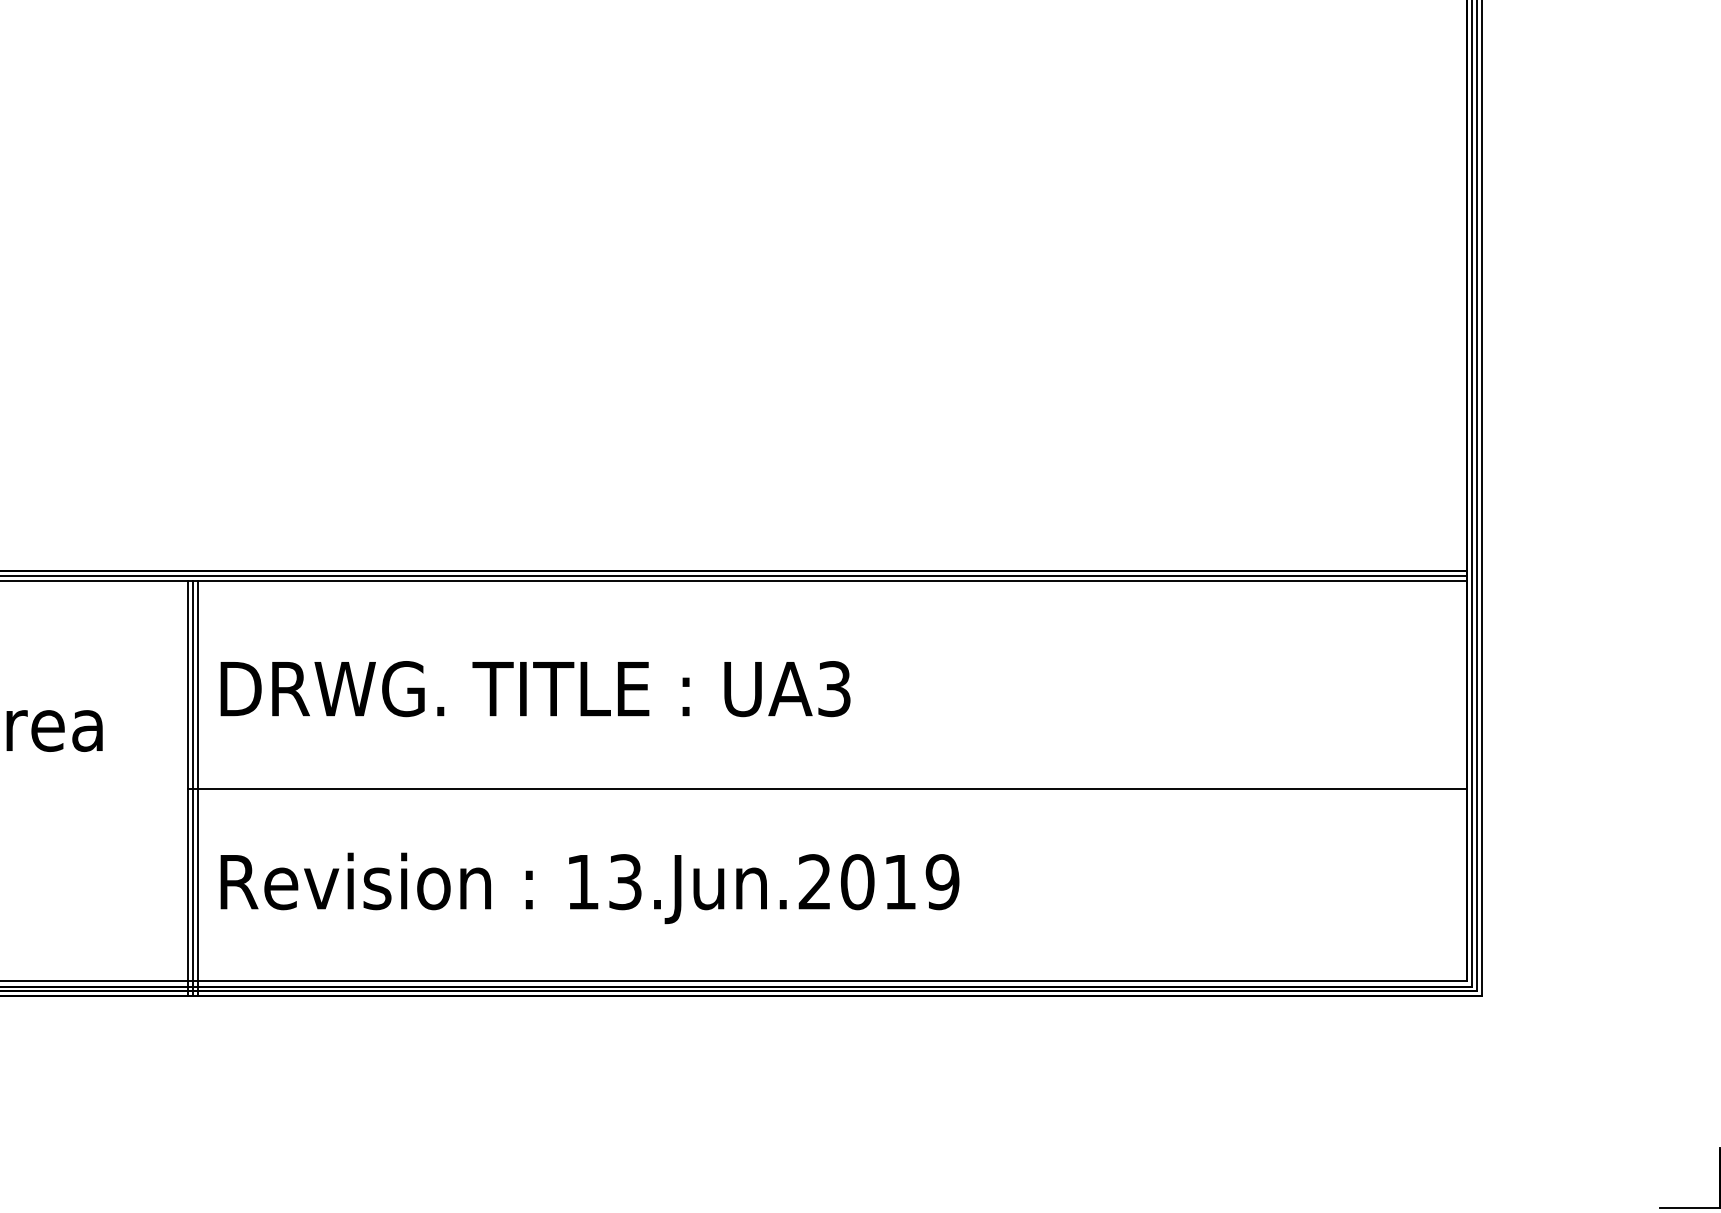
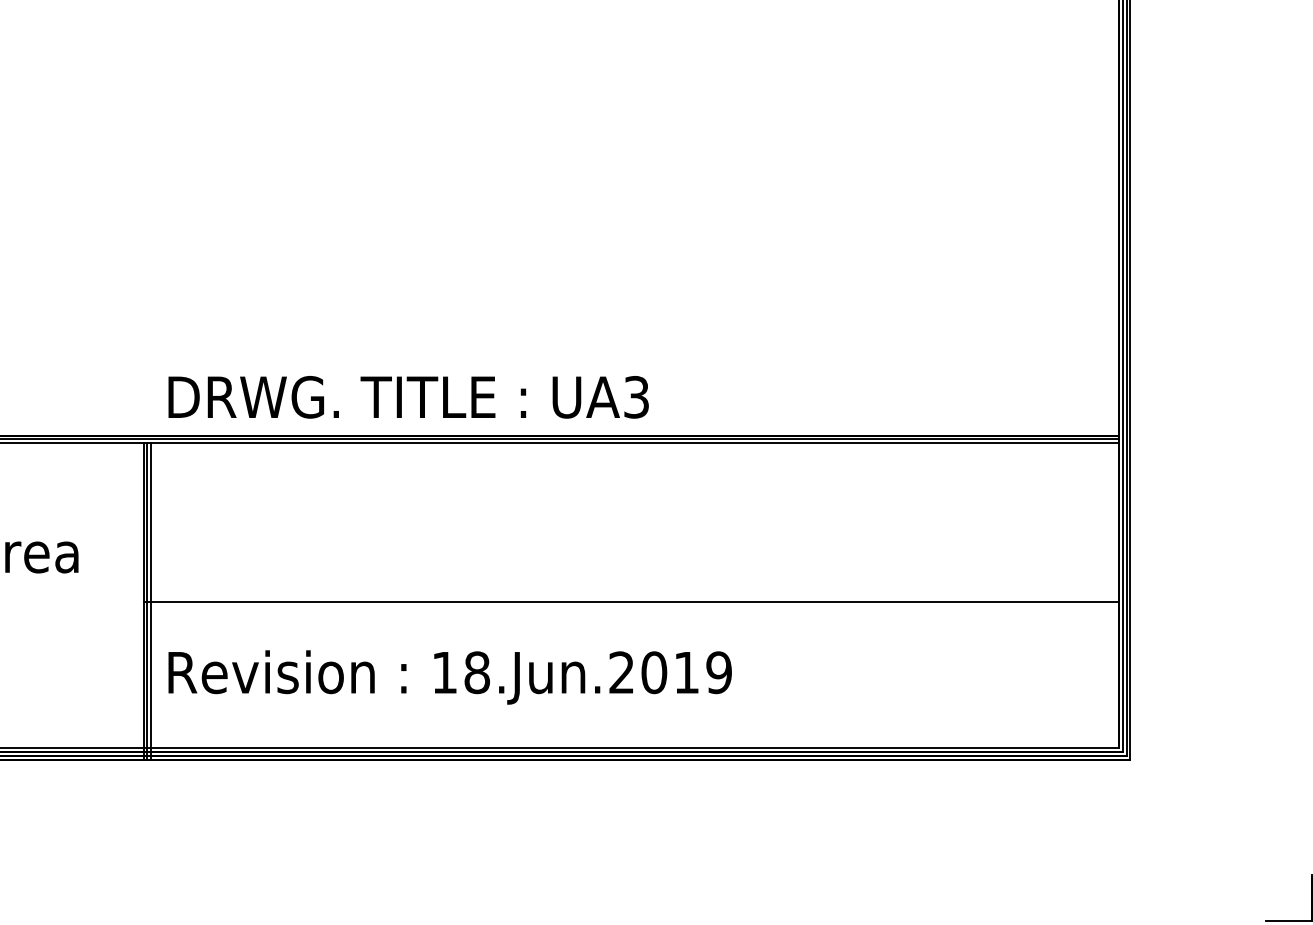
text: (535, 689) -> (408, 397), moved
text: (625, 882) -> (477, 673), 13.Jun.2019 -> 18.Jun.2019

